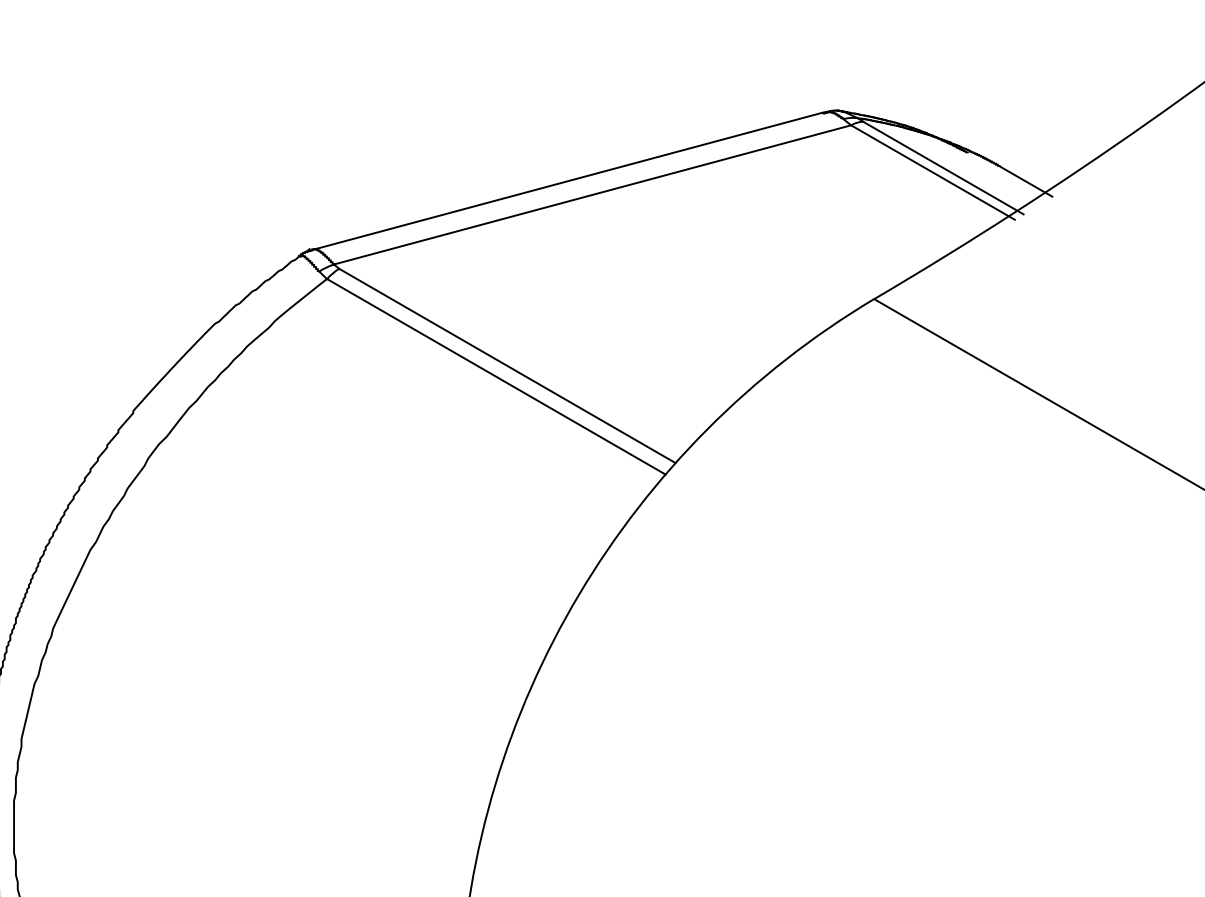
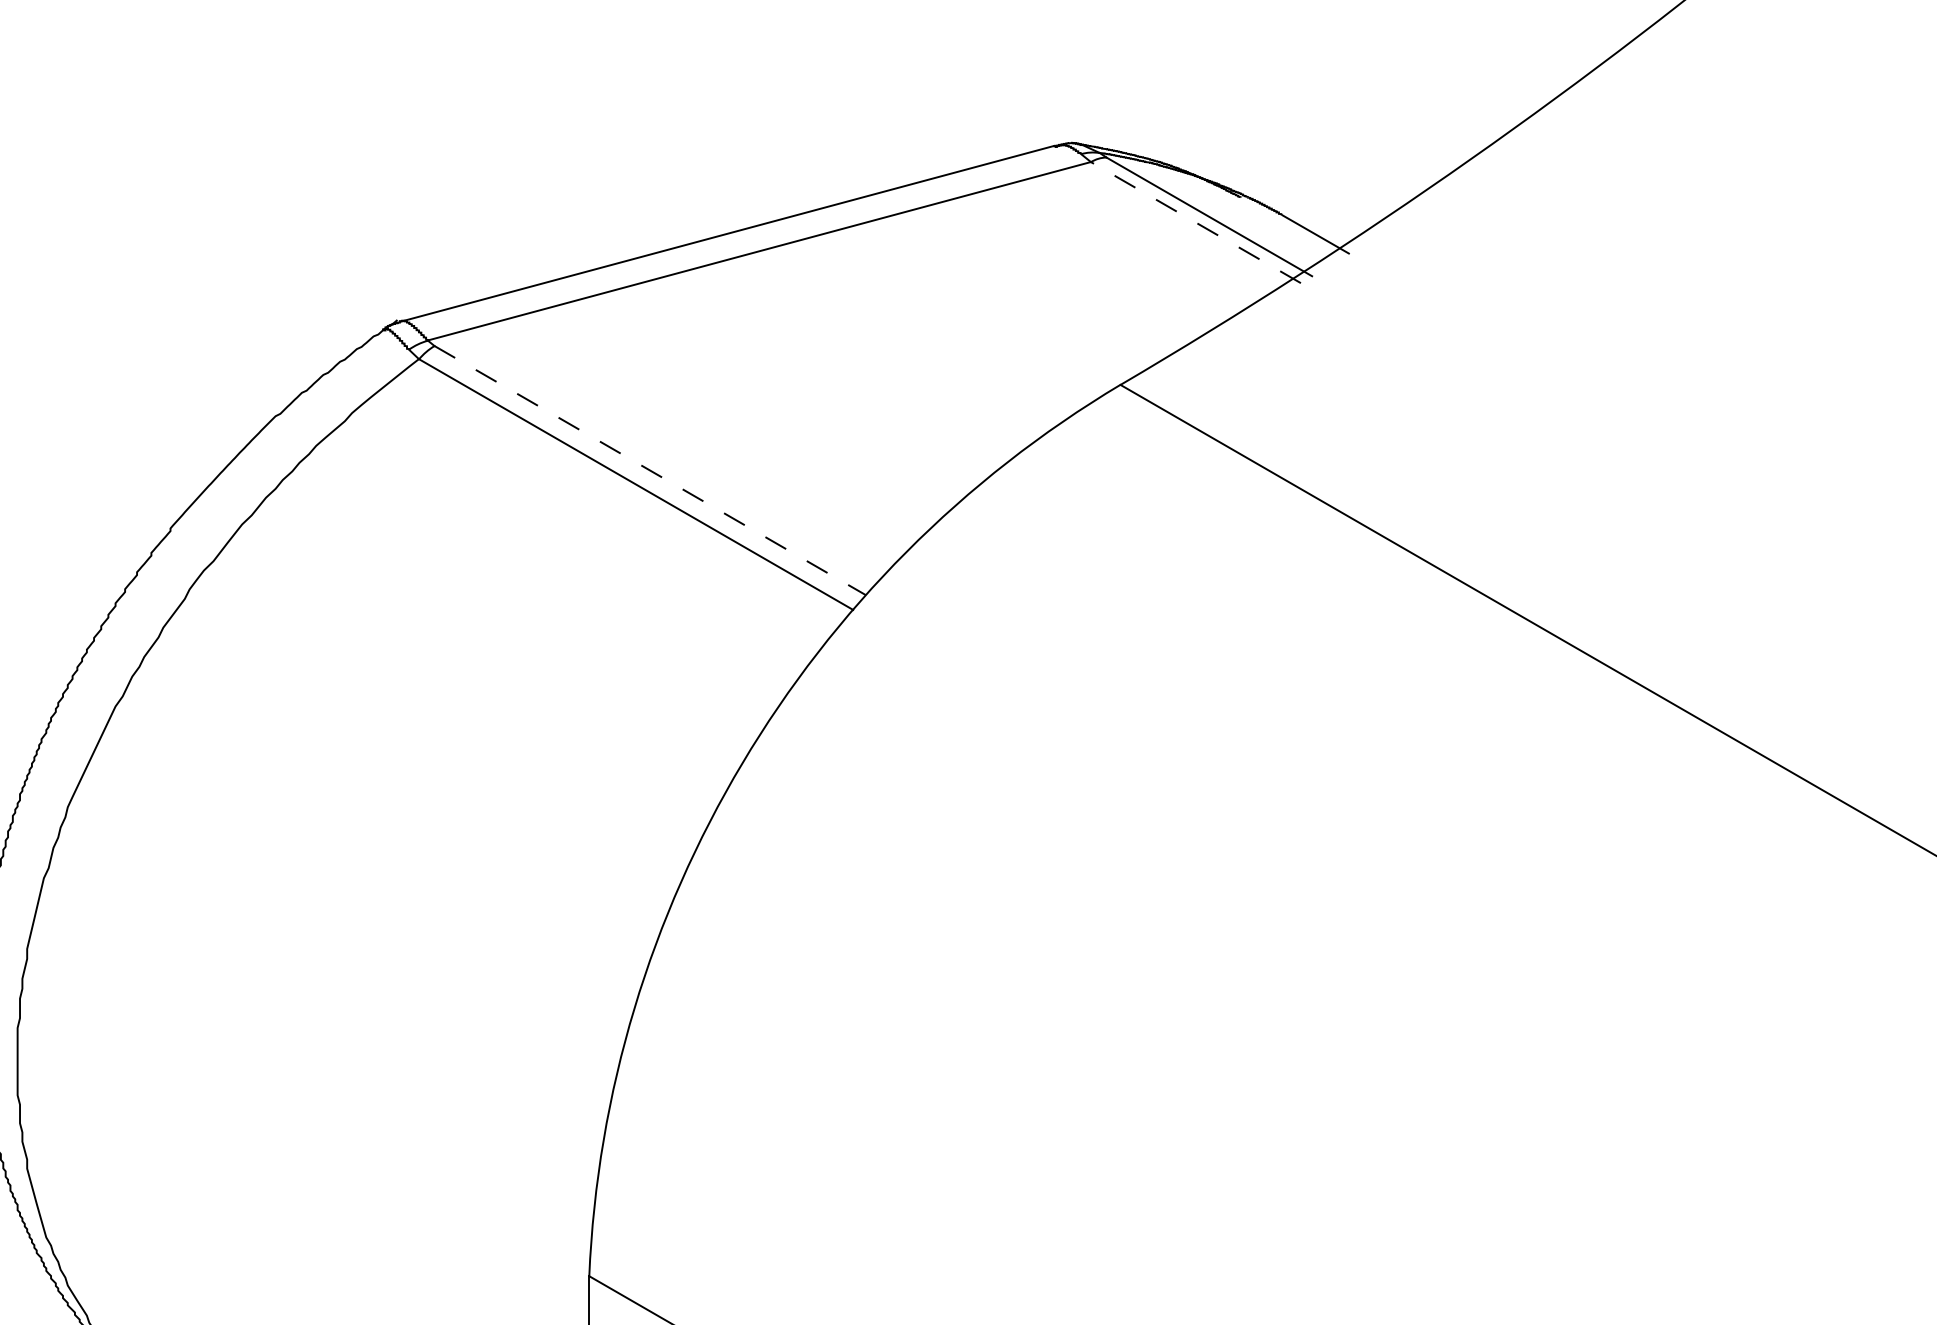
line: (932, 172) -> (1195, 222), solid -> dashed
line: (507, 365) -> (650, 470), solid -> dashed

